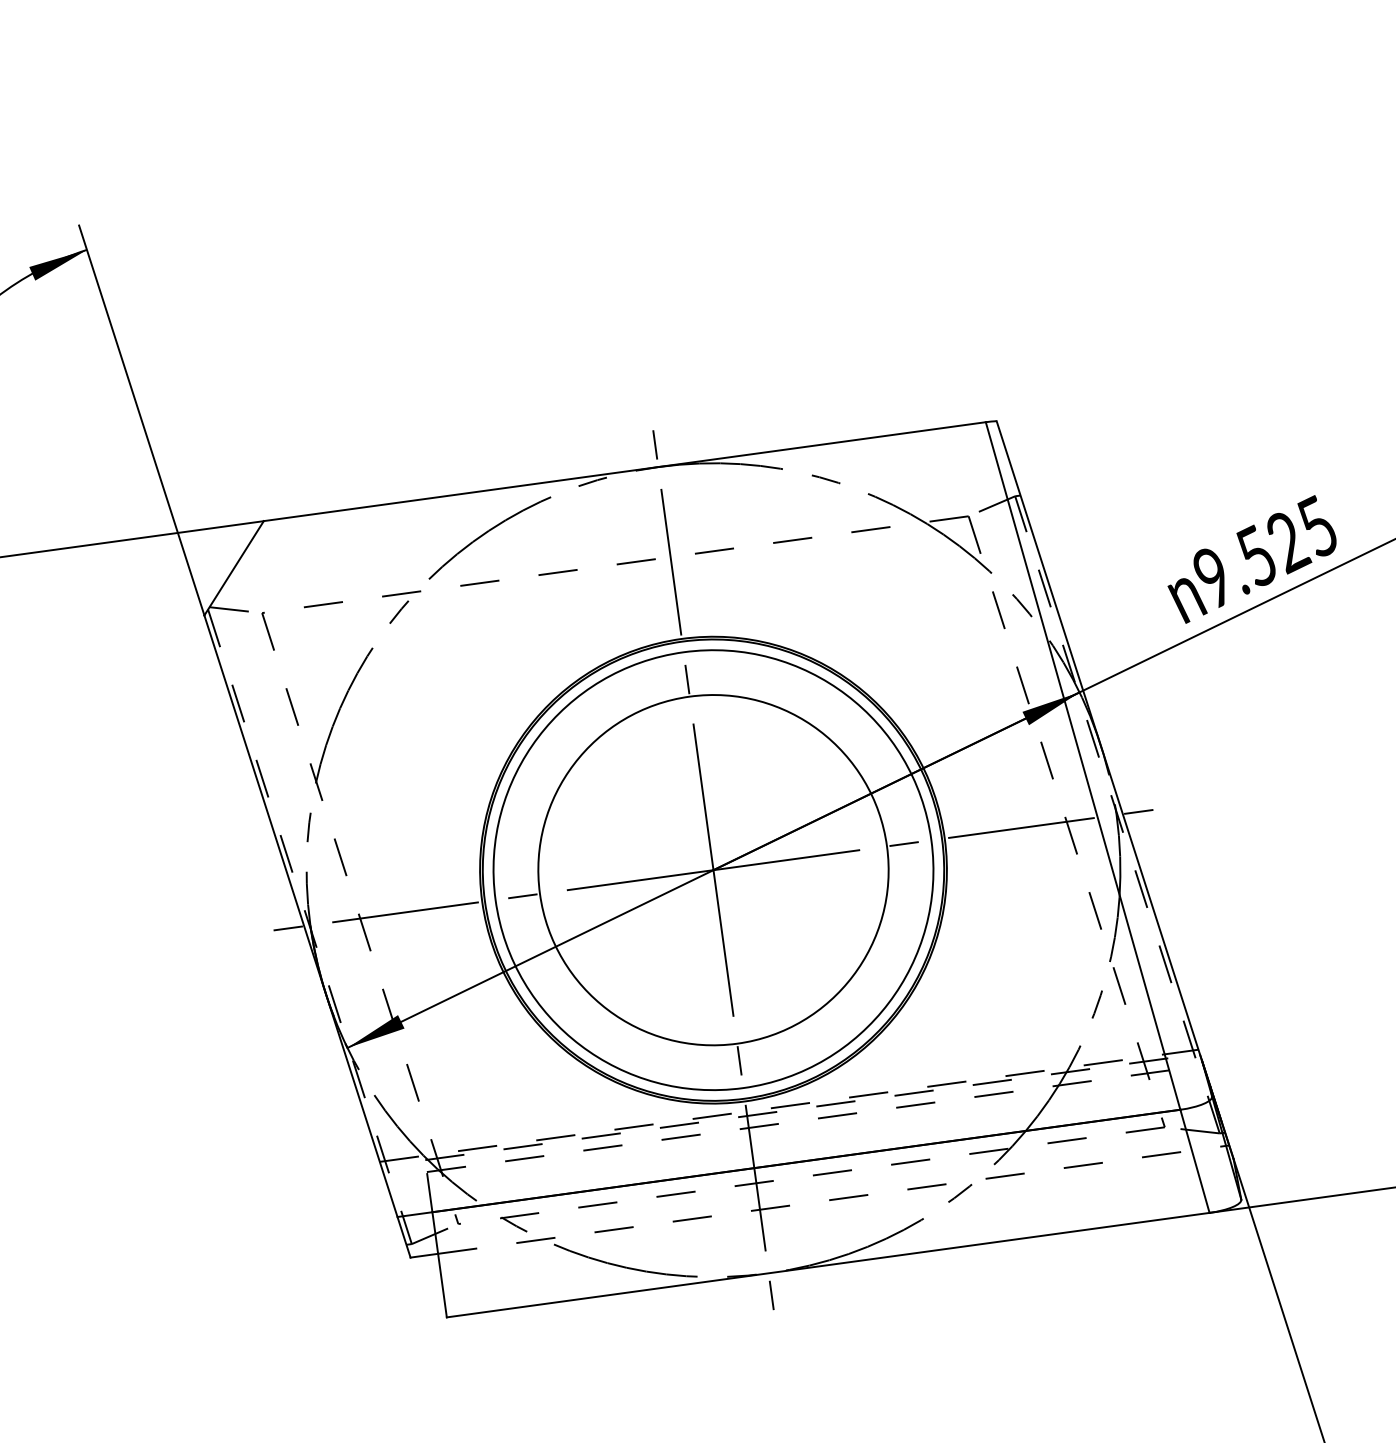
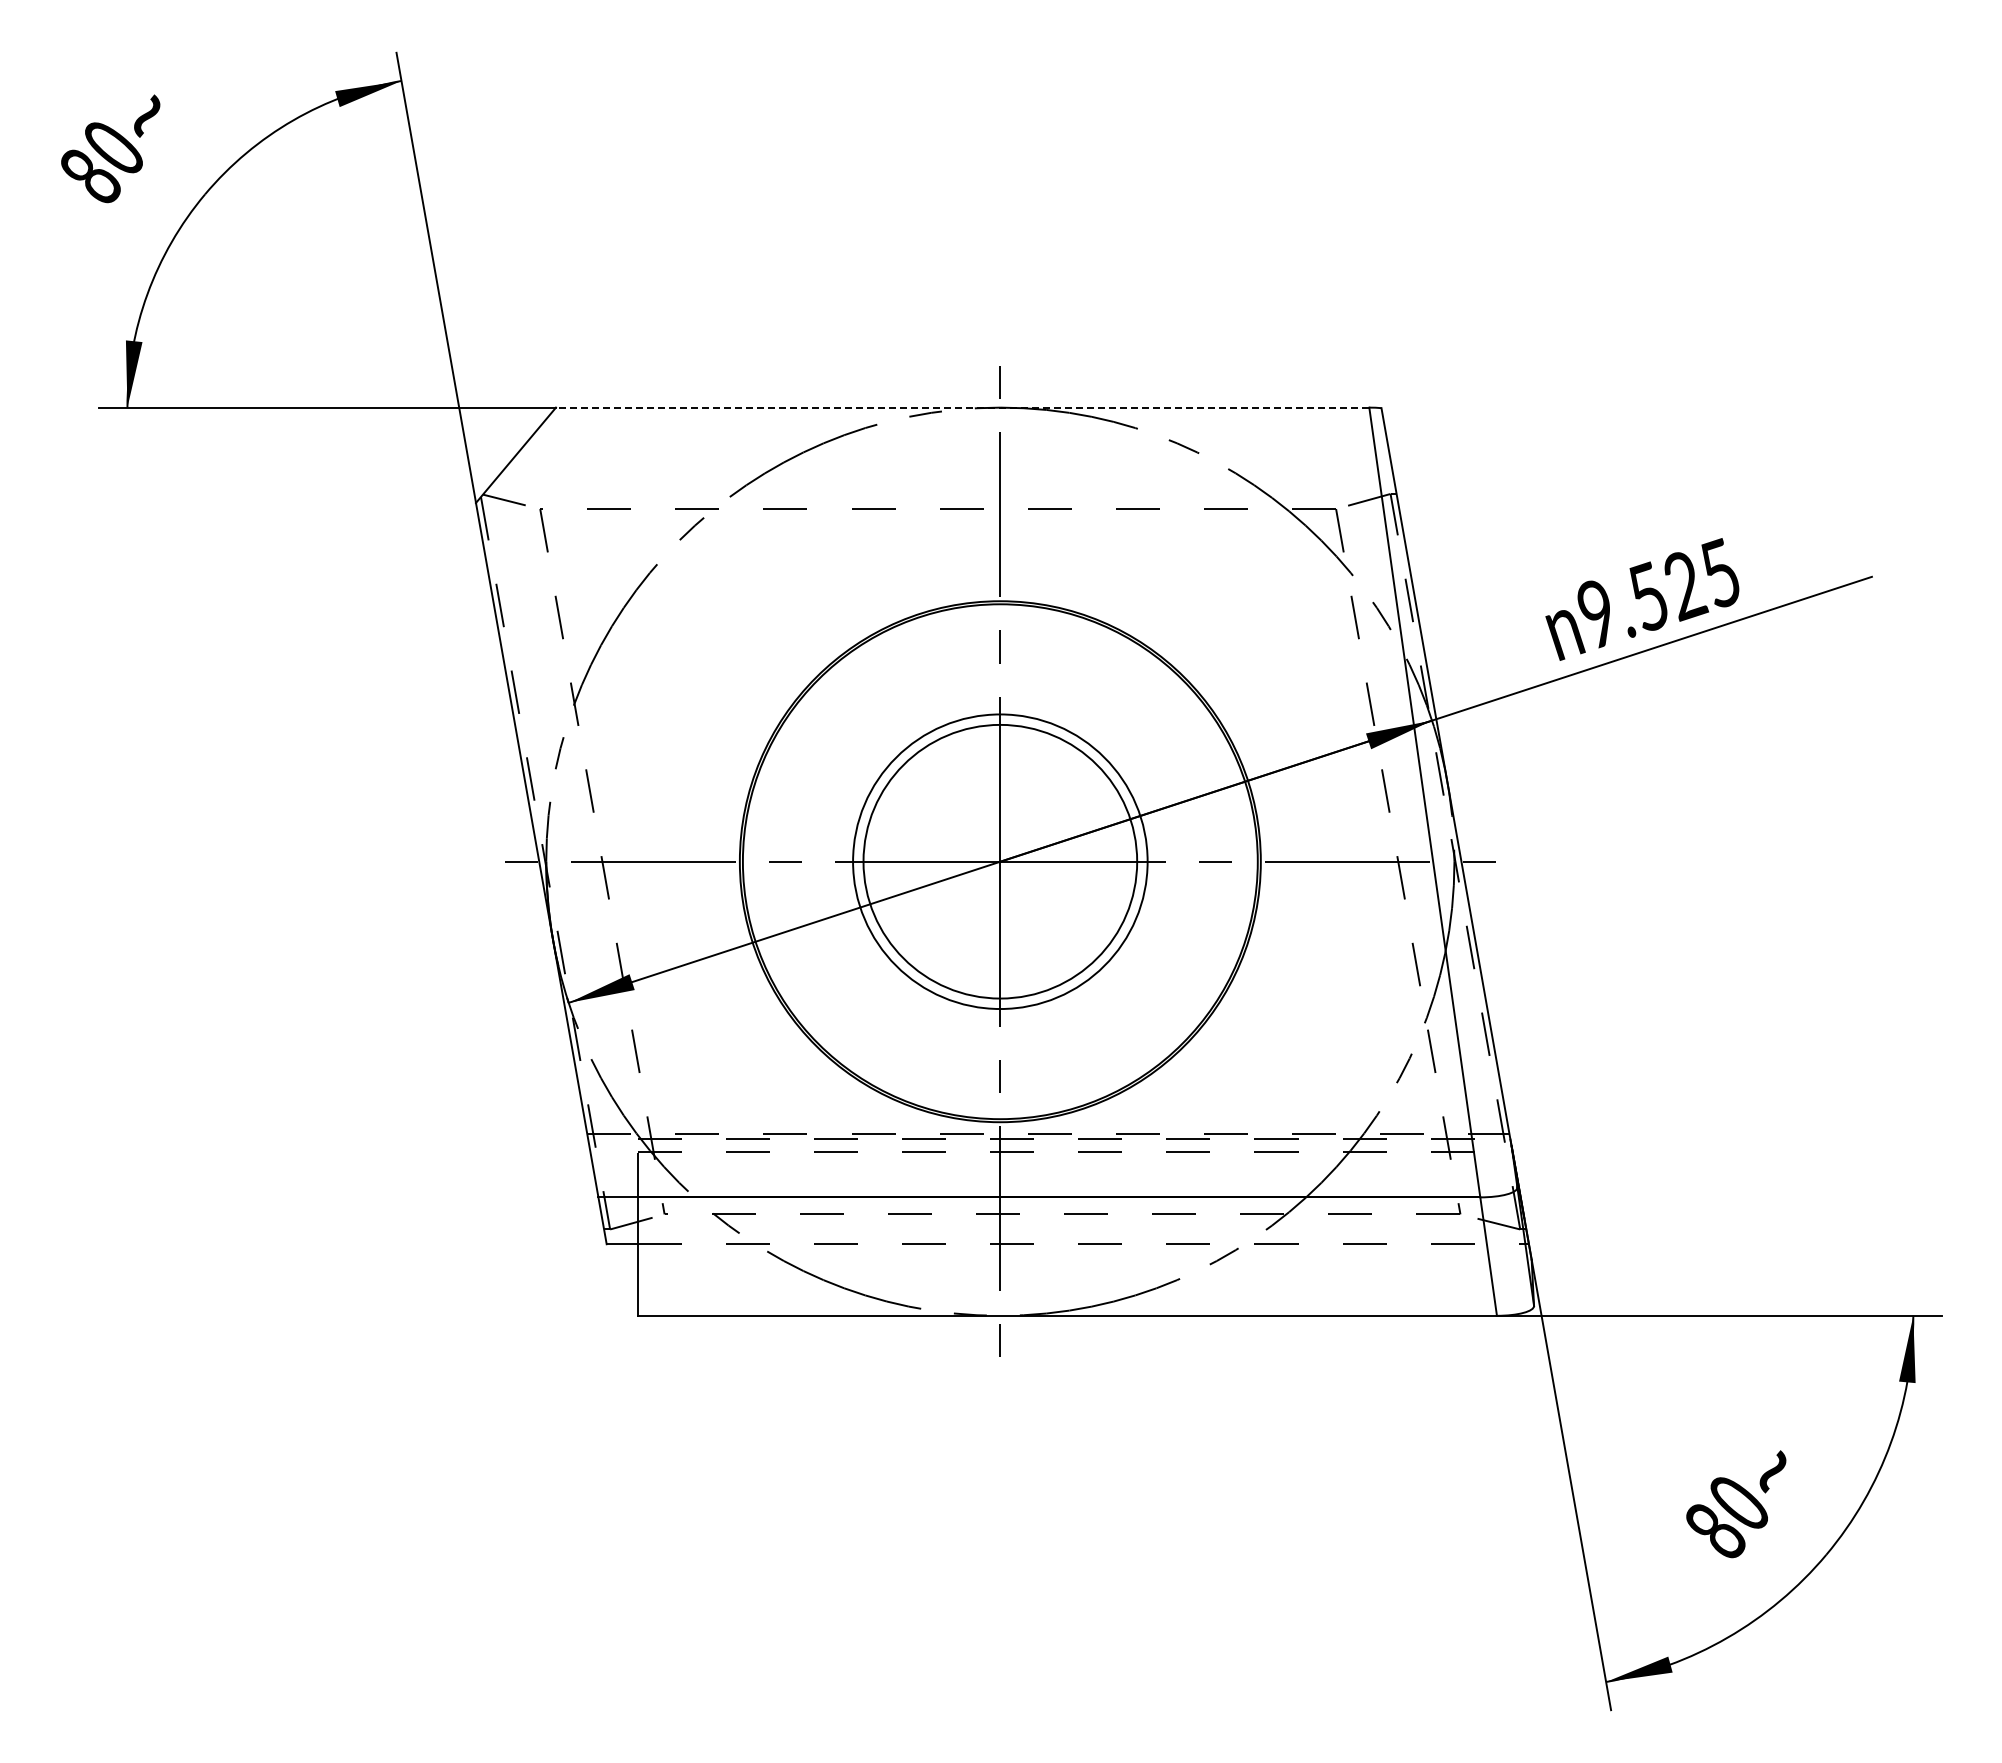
line: (624, 471) -> (962, 407), solid -> dashed
circle: (712, 870) -> (999, 861), size x0.6
circle: (712, 870) -> (999, 861), size x0.7

